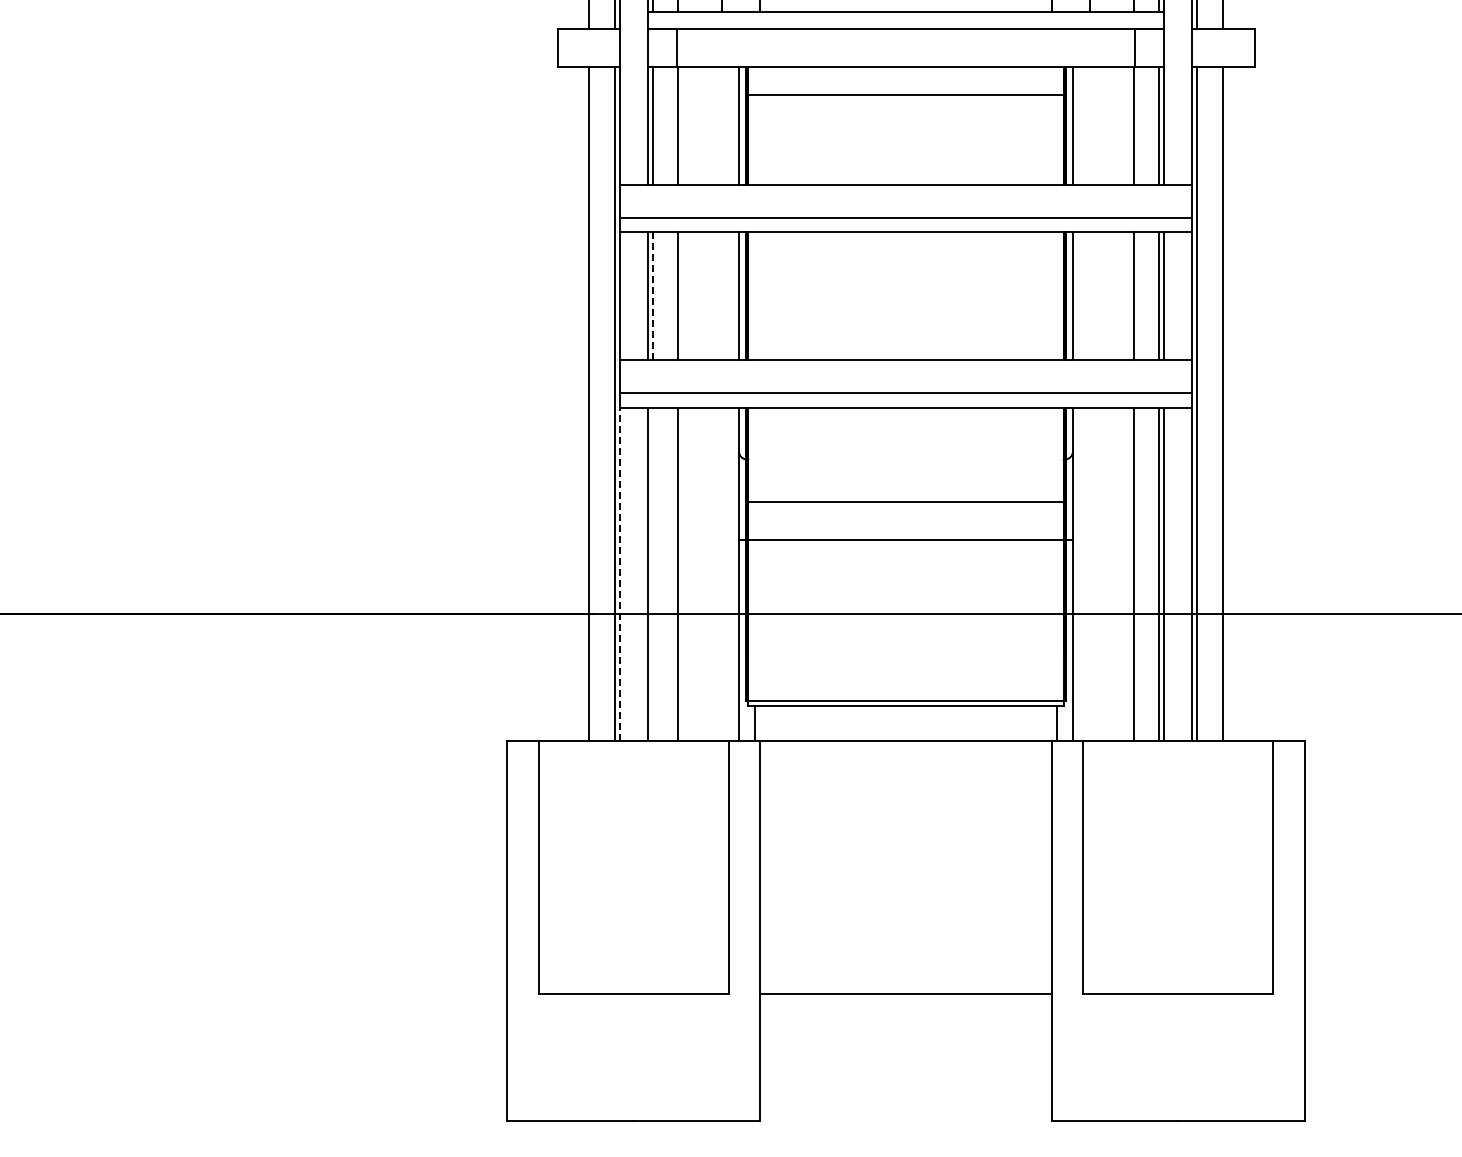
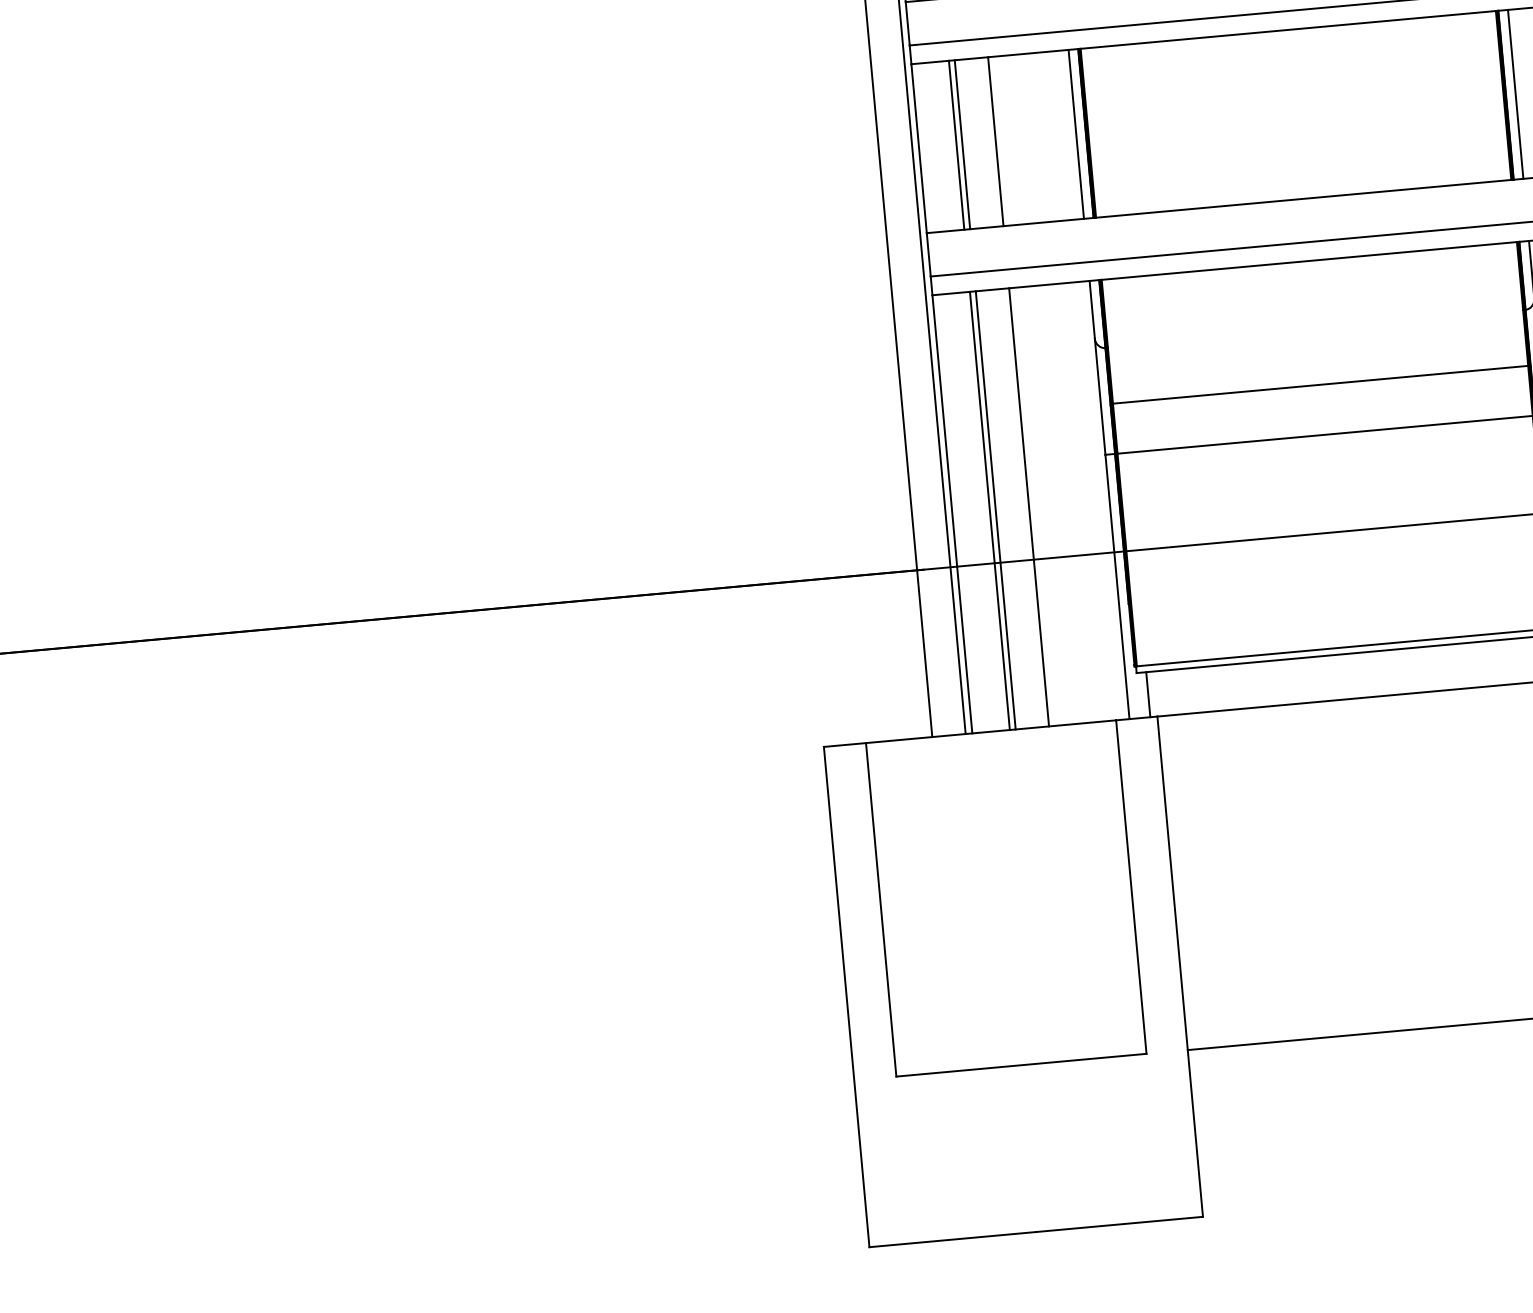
line: (652, 295) -> (962, 143), dashed -> solid
line: (619, 573) -> (952, 513), dashed -> solid
line: (652, 573) -> (995, 509), added

